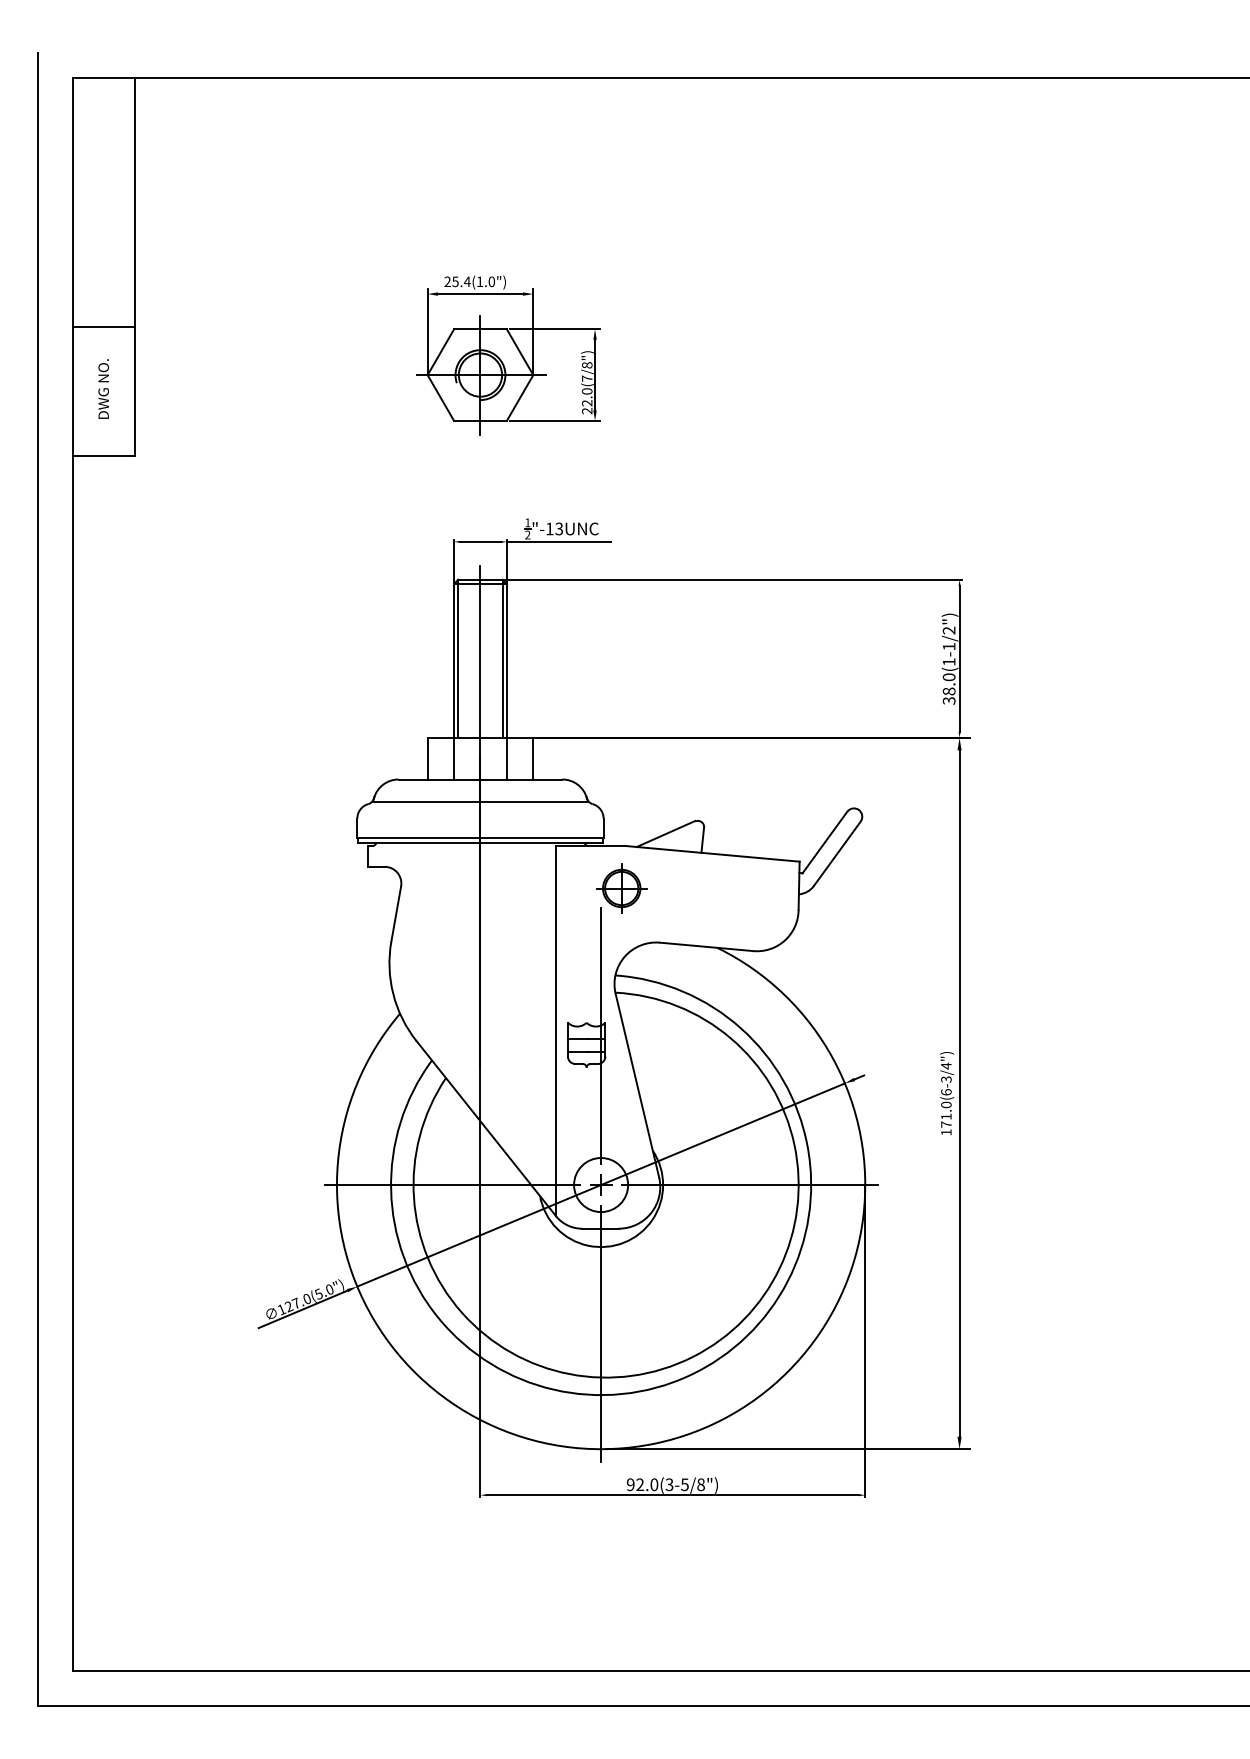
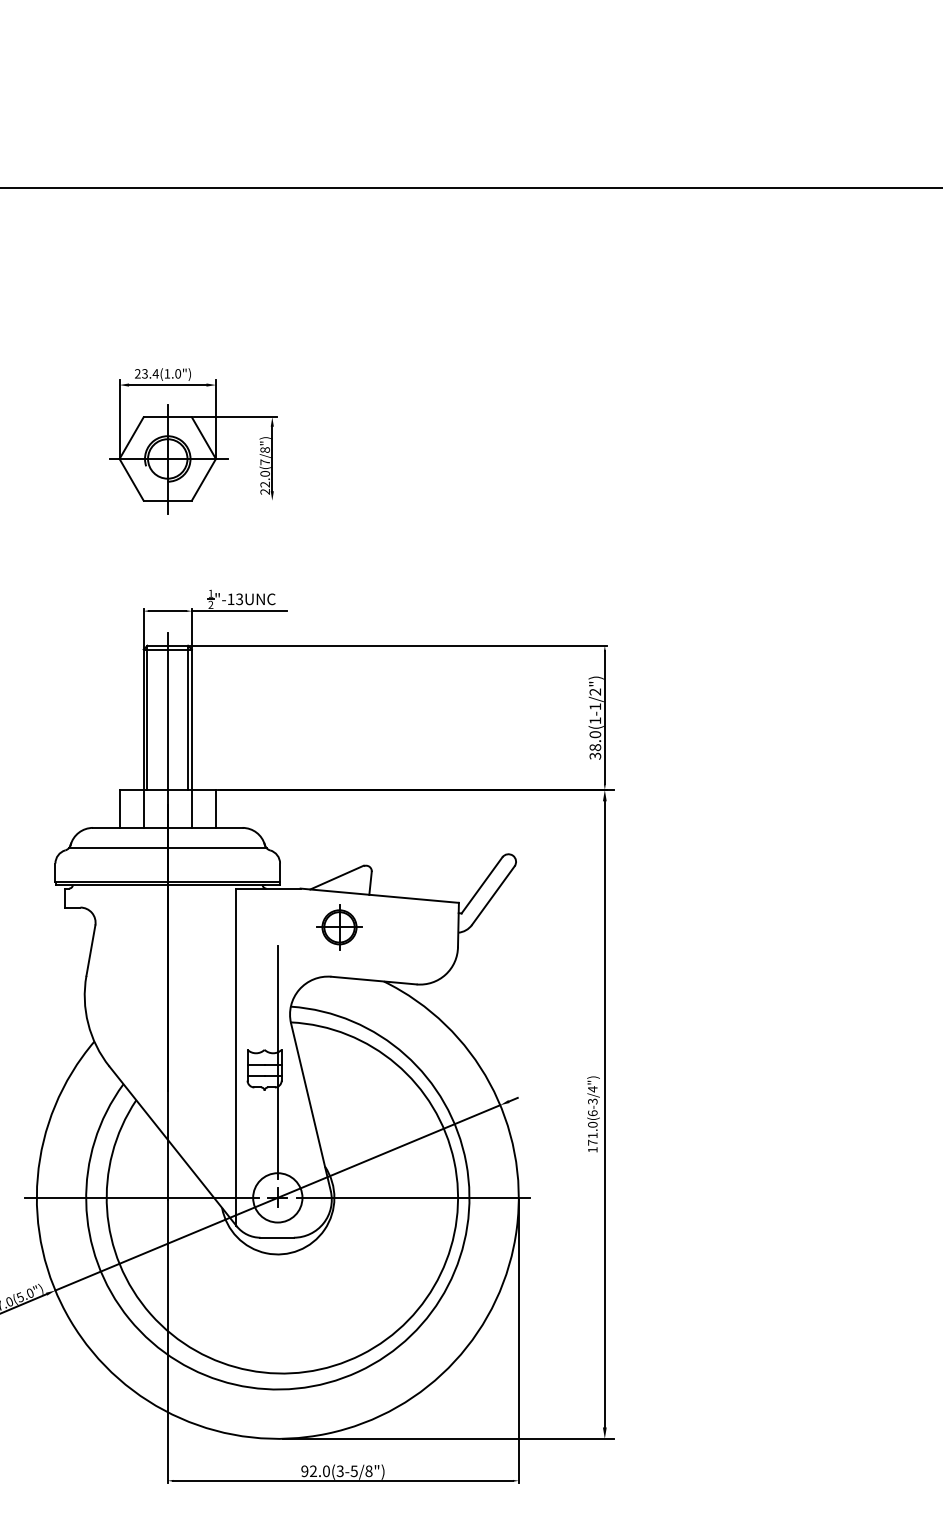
text: (455, 281) -> (144, 373), 25.4(1.0") -> 23.4(1.0")
line: (554, 420) -> (235, 500), removed
part: (621, 888) -> (339, 927), moved
line: (601, 1333) -> (278, 1333), removed

